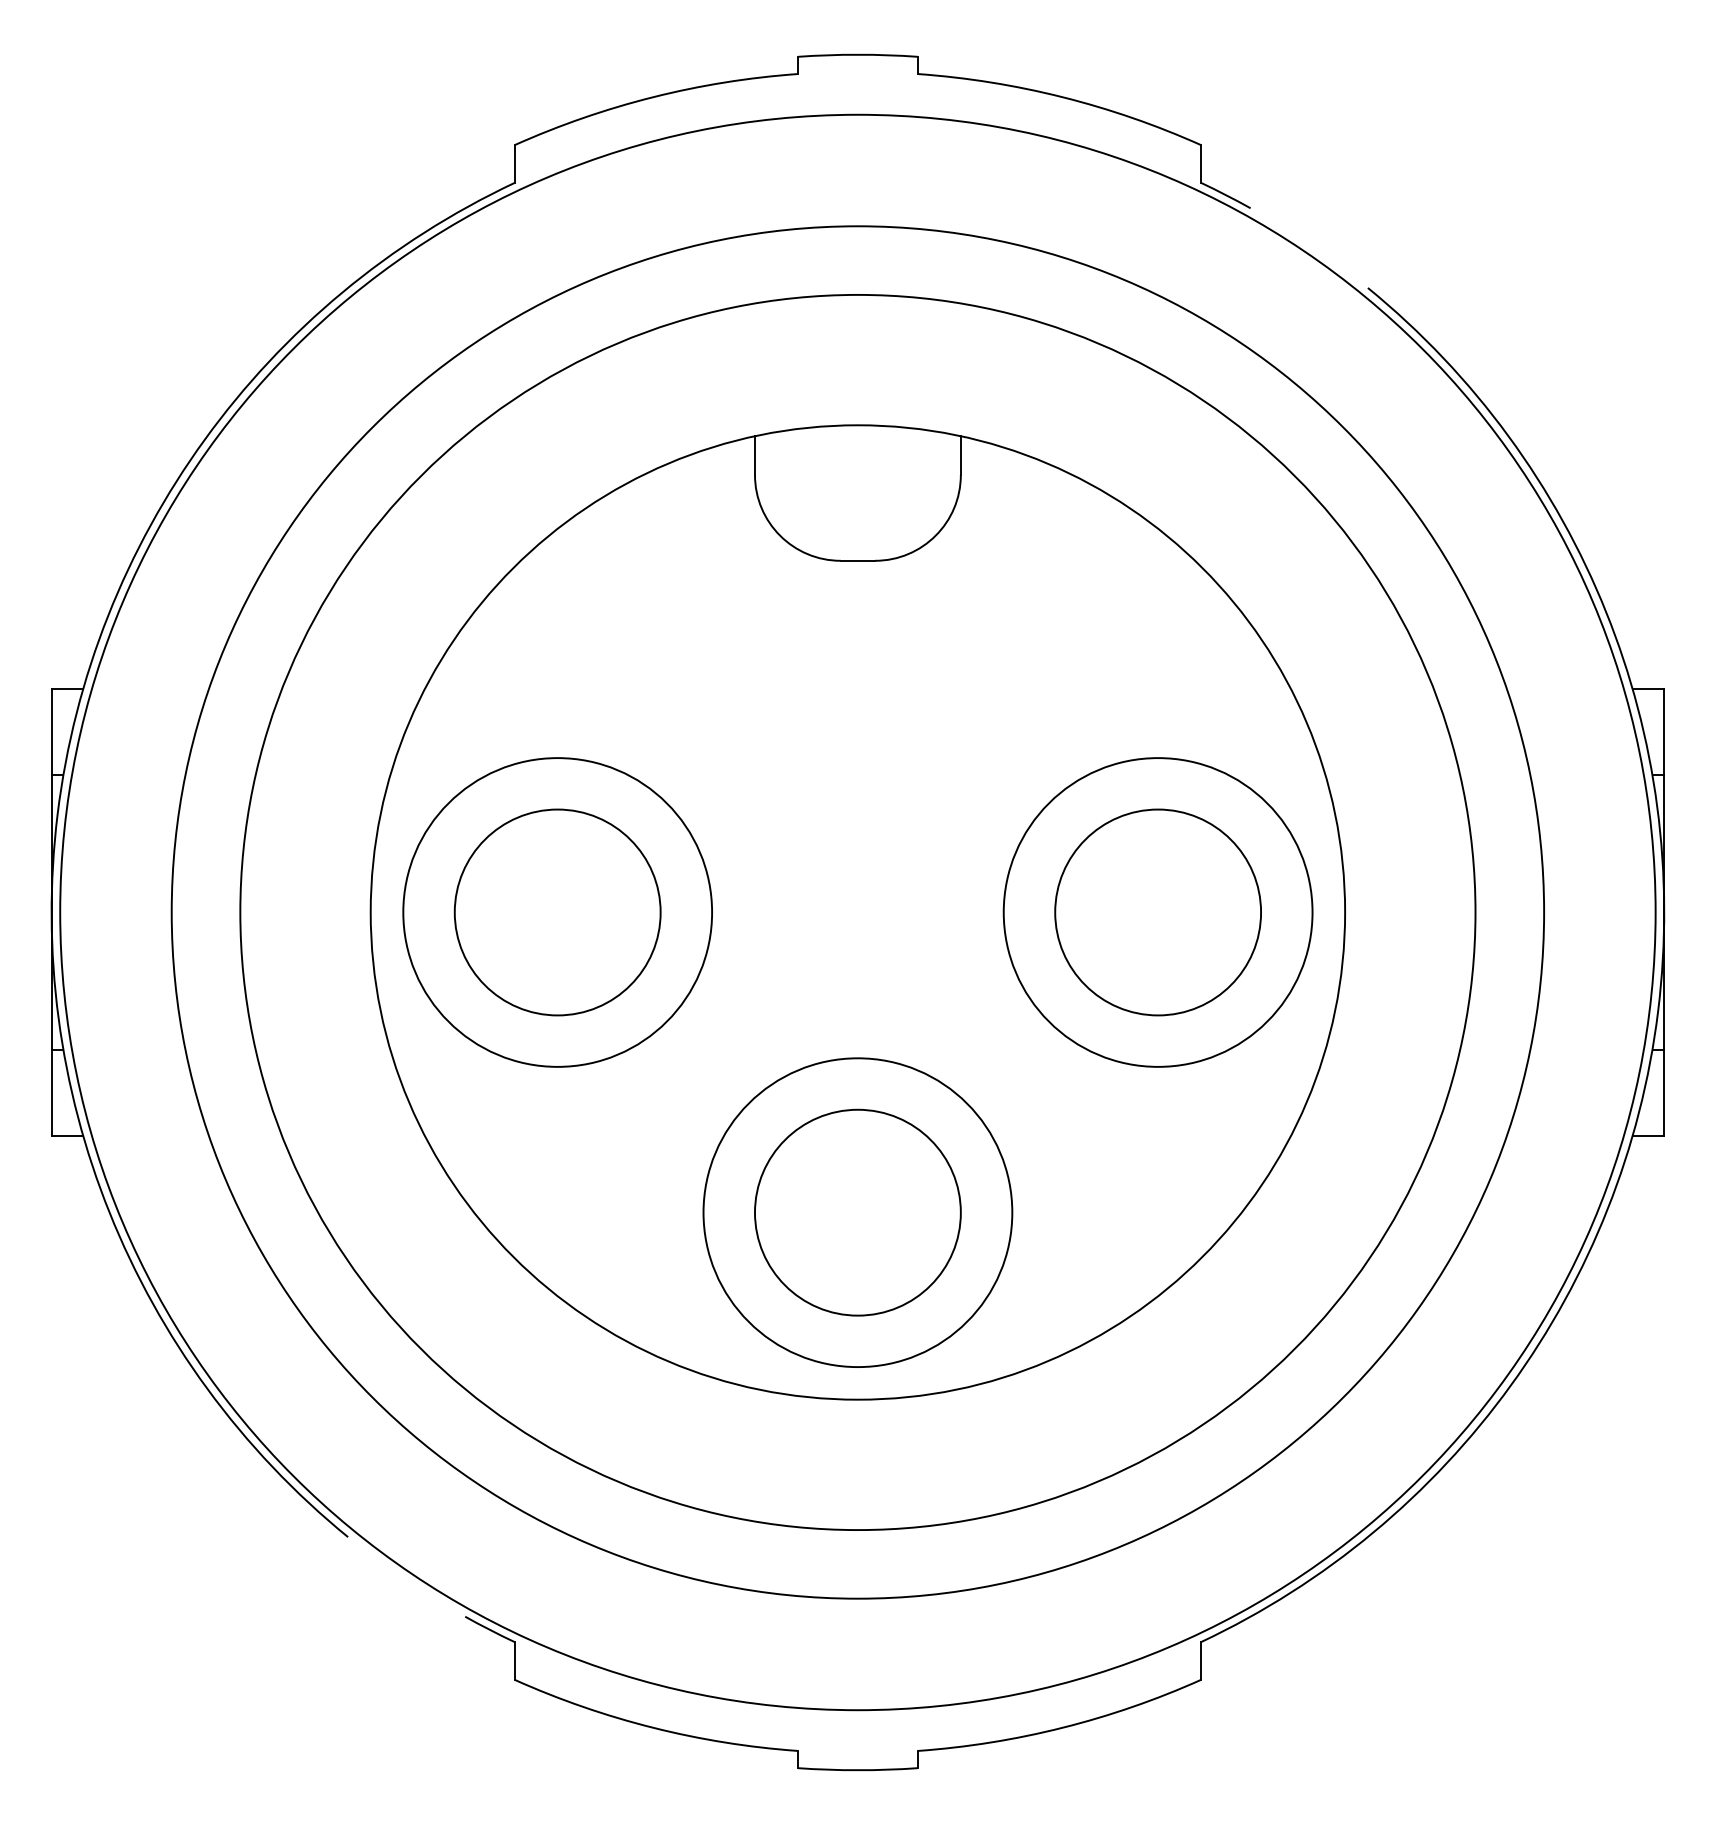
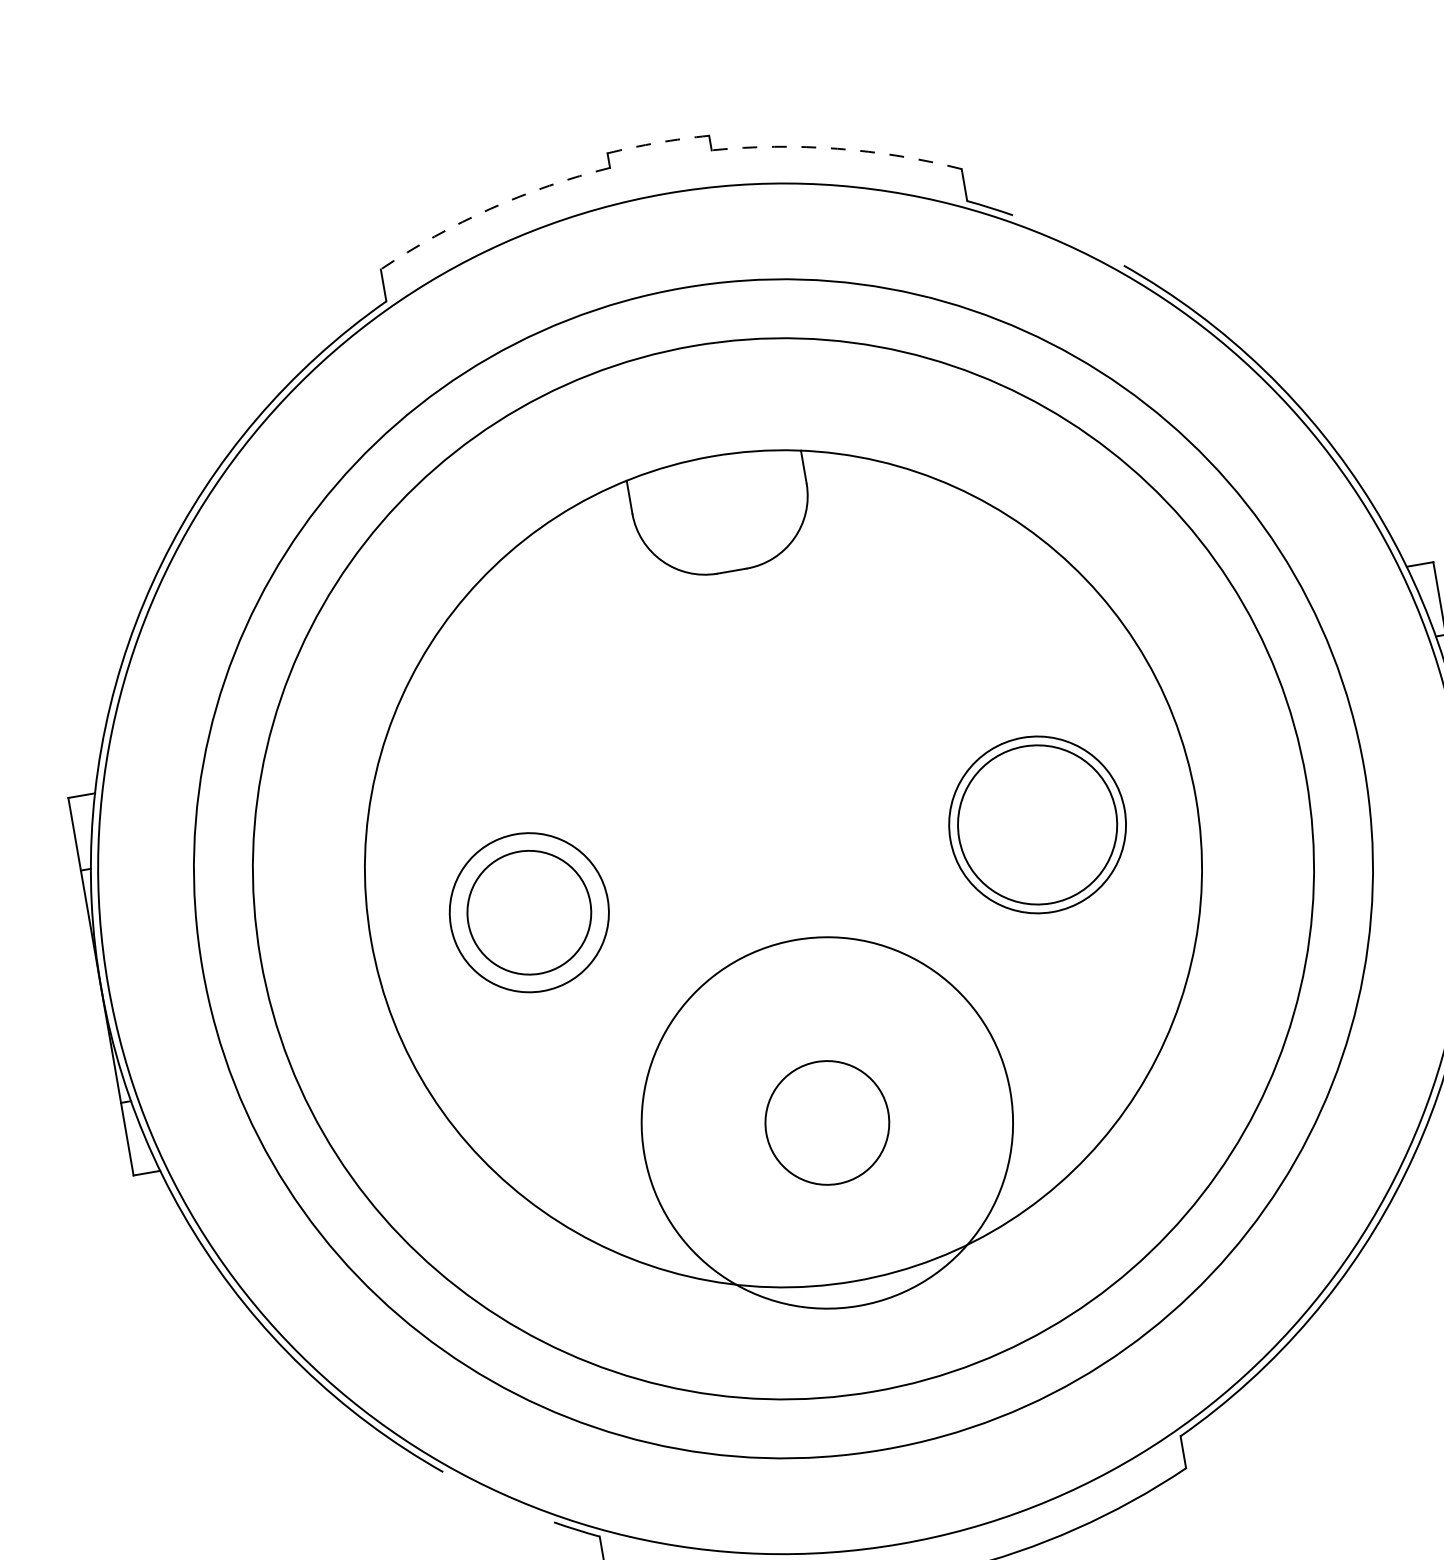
arc: (857, 54) -> (657, 142), solid -> dashed
arc: (653, 97) -> (491, 208), solid -> dashed
arc: (1062, 97) -> (837, 149), solid -> dashed
circle: (557, 912) -> (529, 912), size x0.6
circle: (557, 912) -> (529, 912), size x0.7
circle: (1157, 912) -> (1037, 825), size x0.6
circle: (857, 1212) -> (826, 1122), size x0.7
circle: (857, 1212) -> (826, 1122), size x1.4

